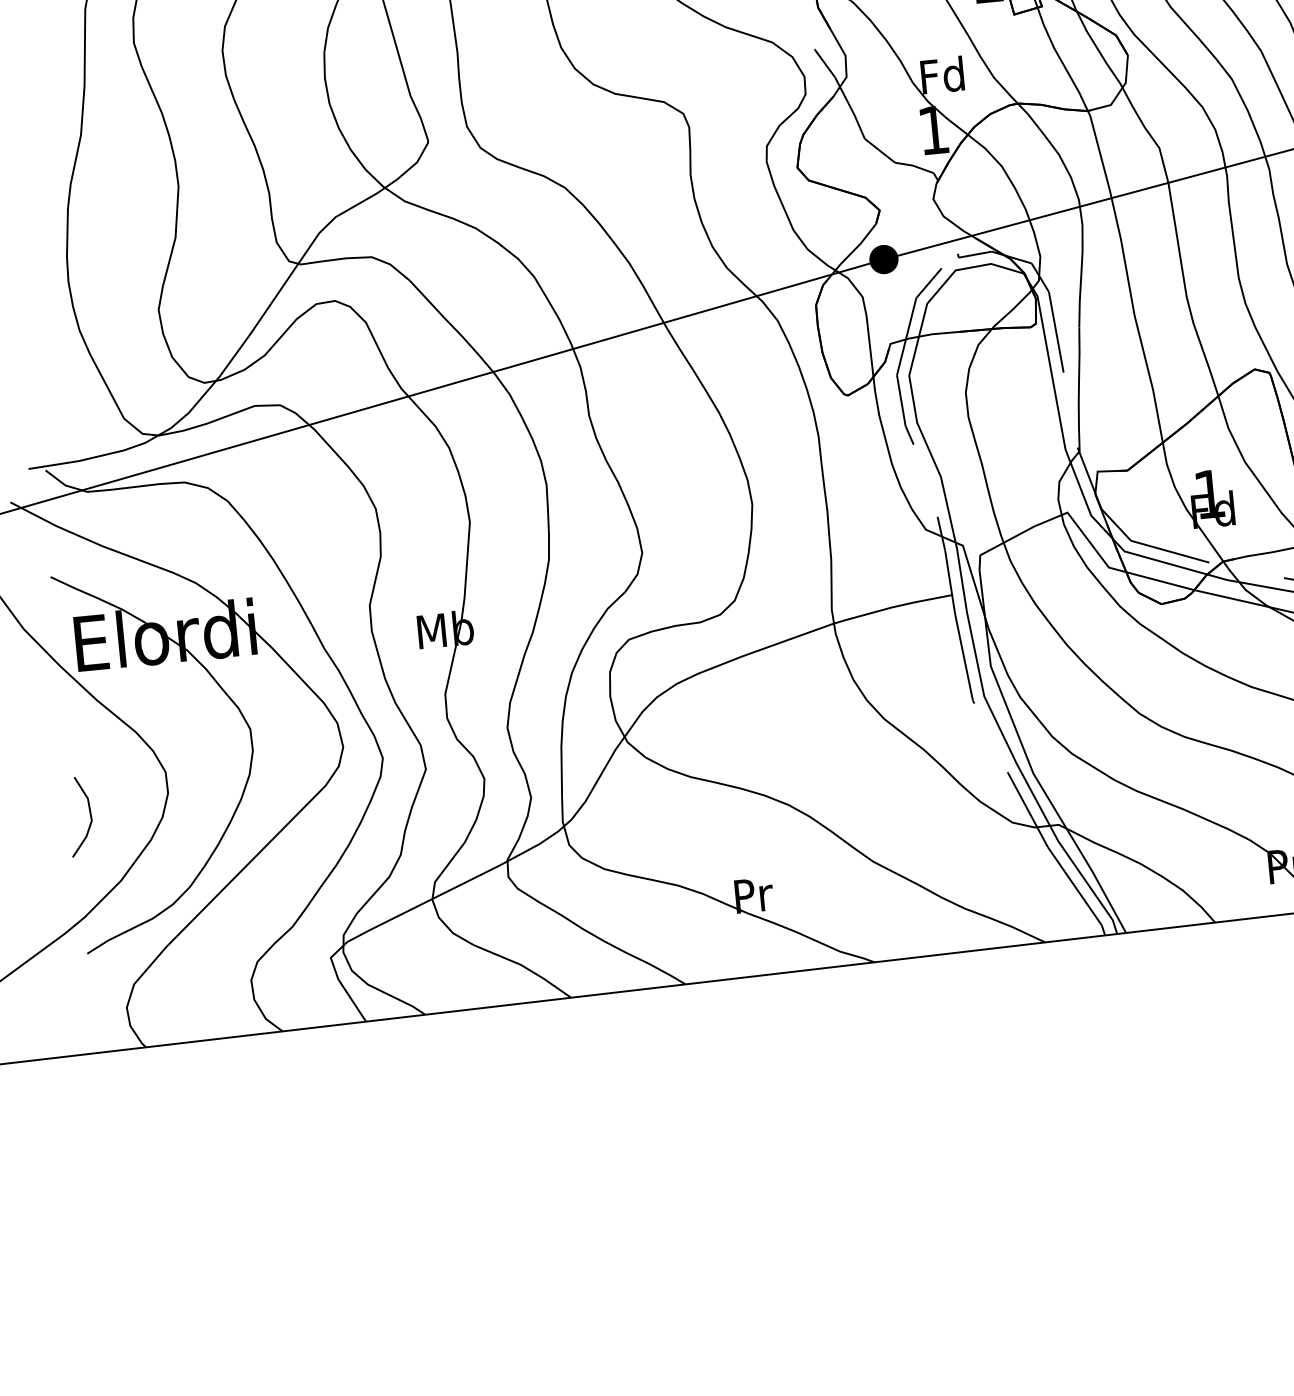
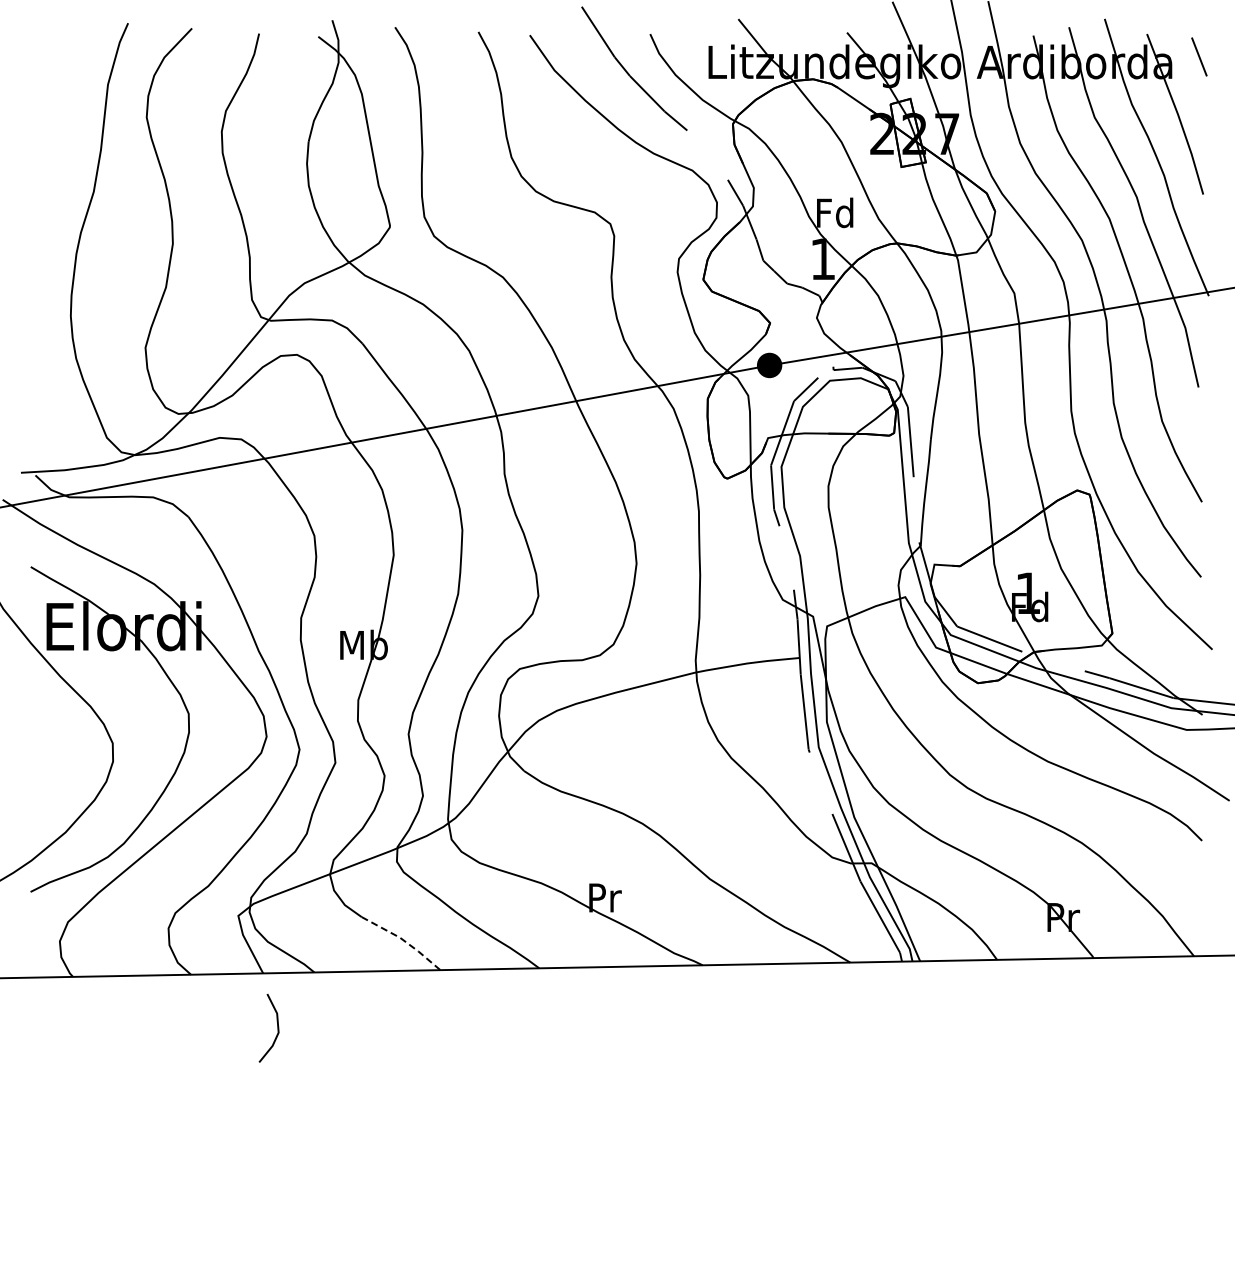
line: (90, 815) -> (277, 1028), moved
line: (524, 967) -> (403, 940), solid -> dashed

